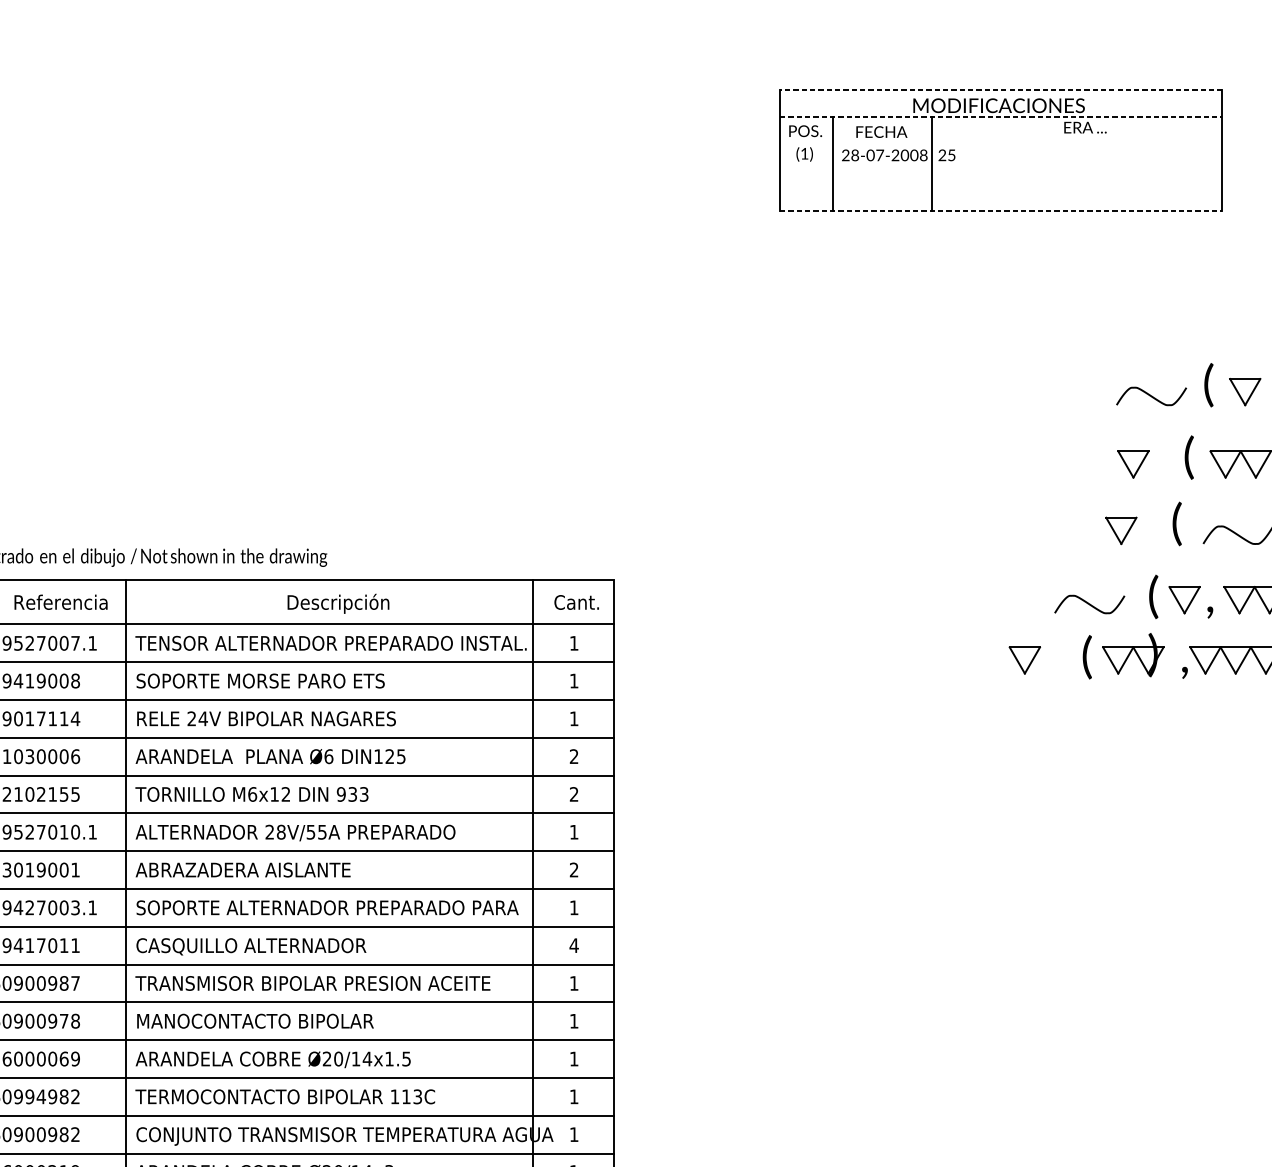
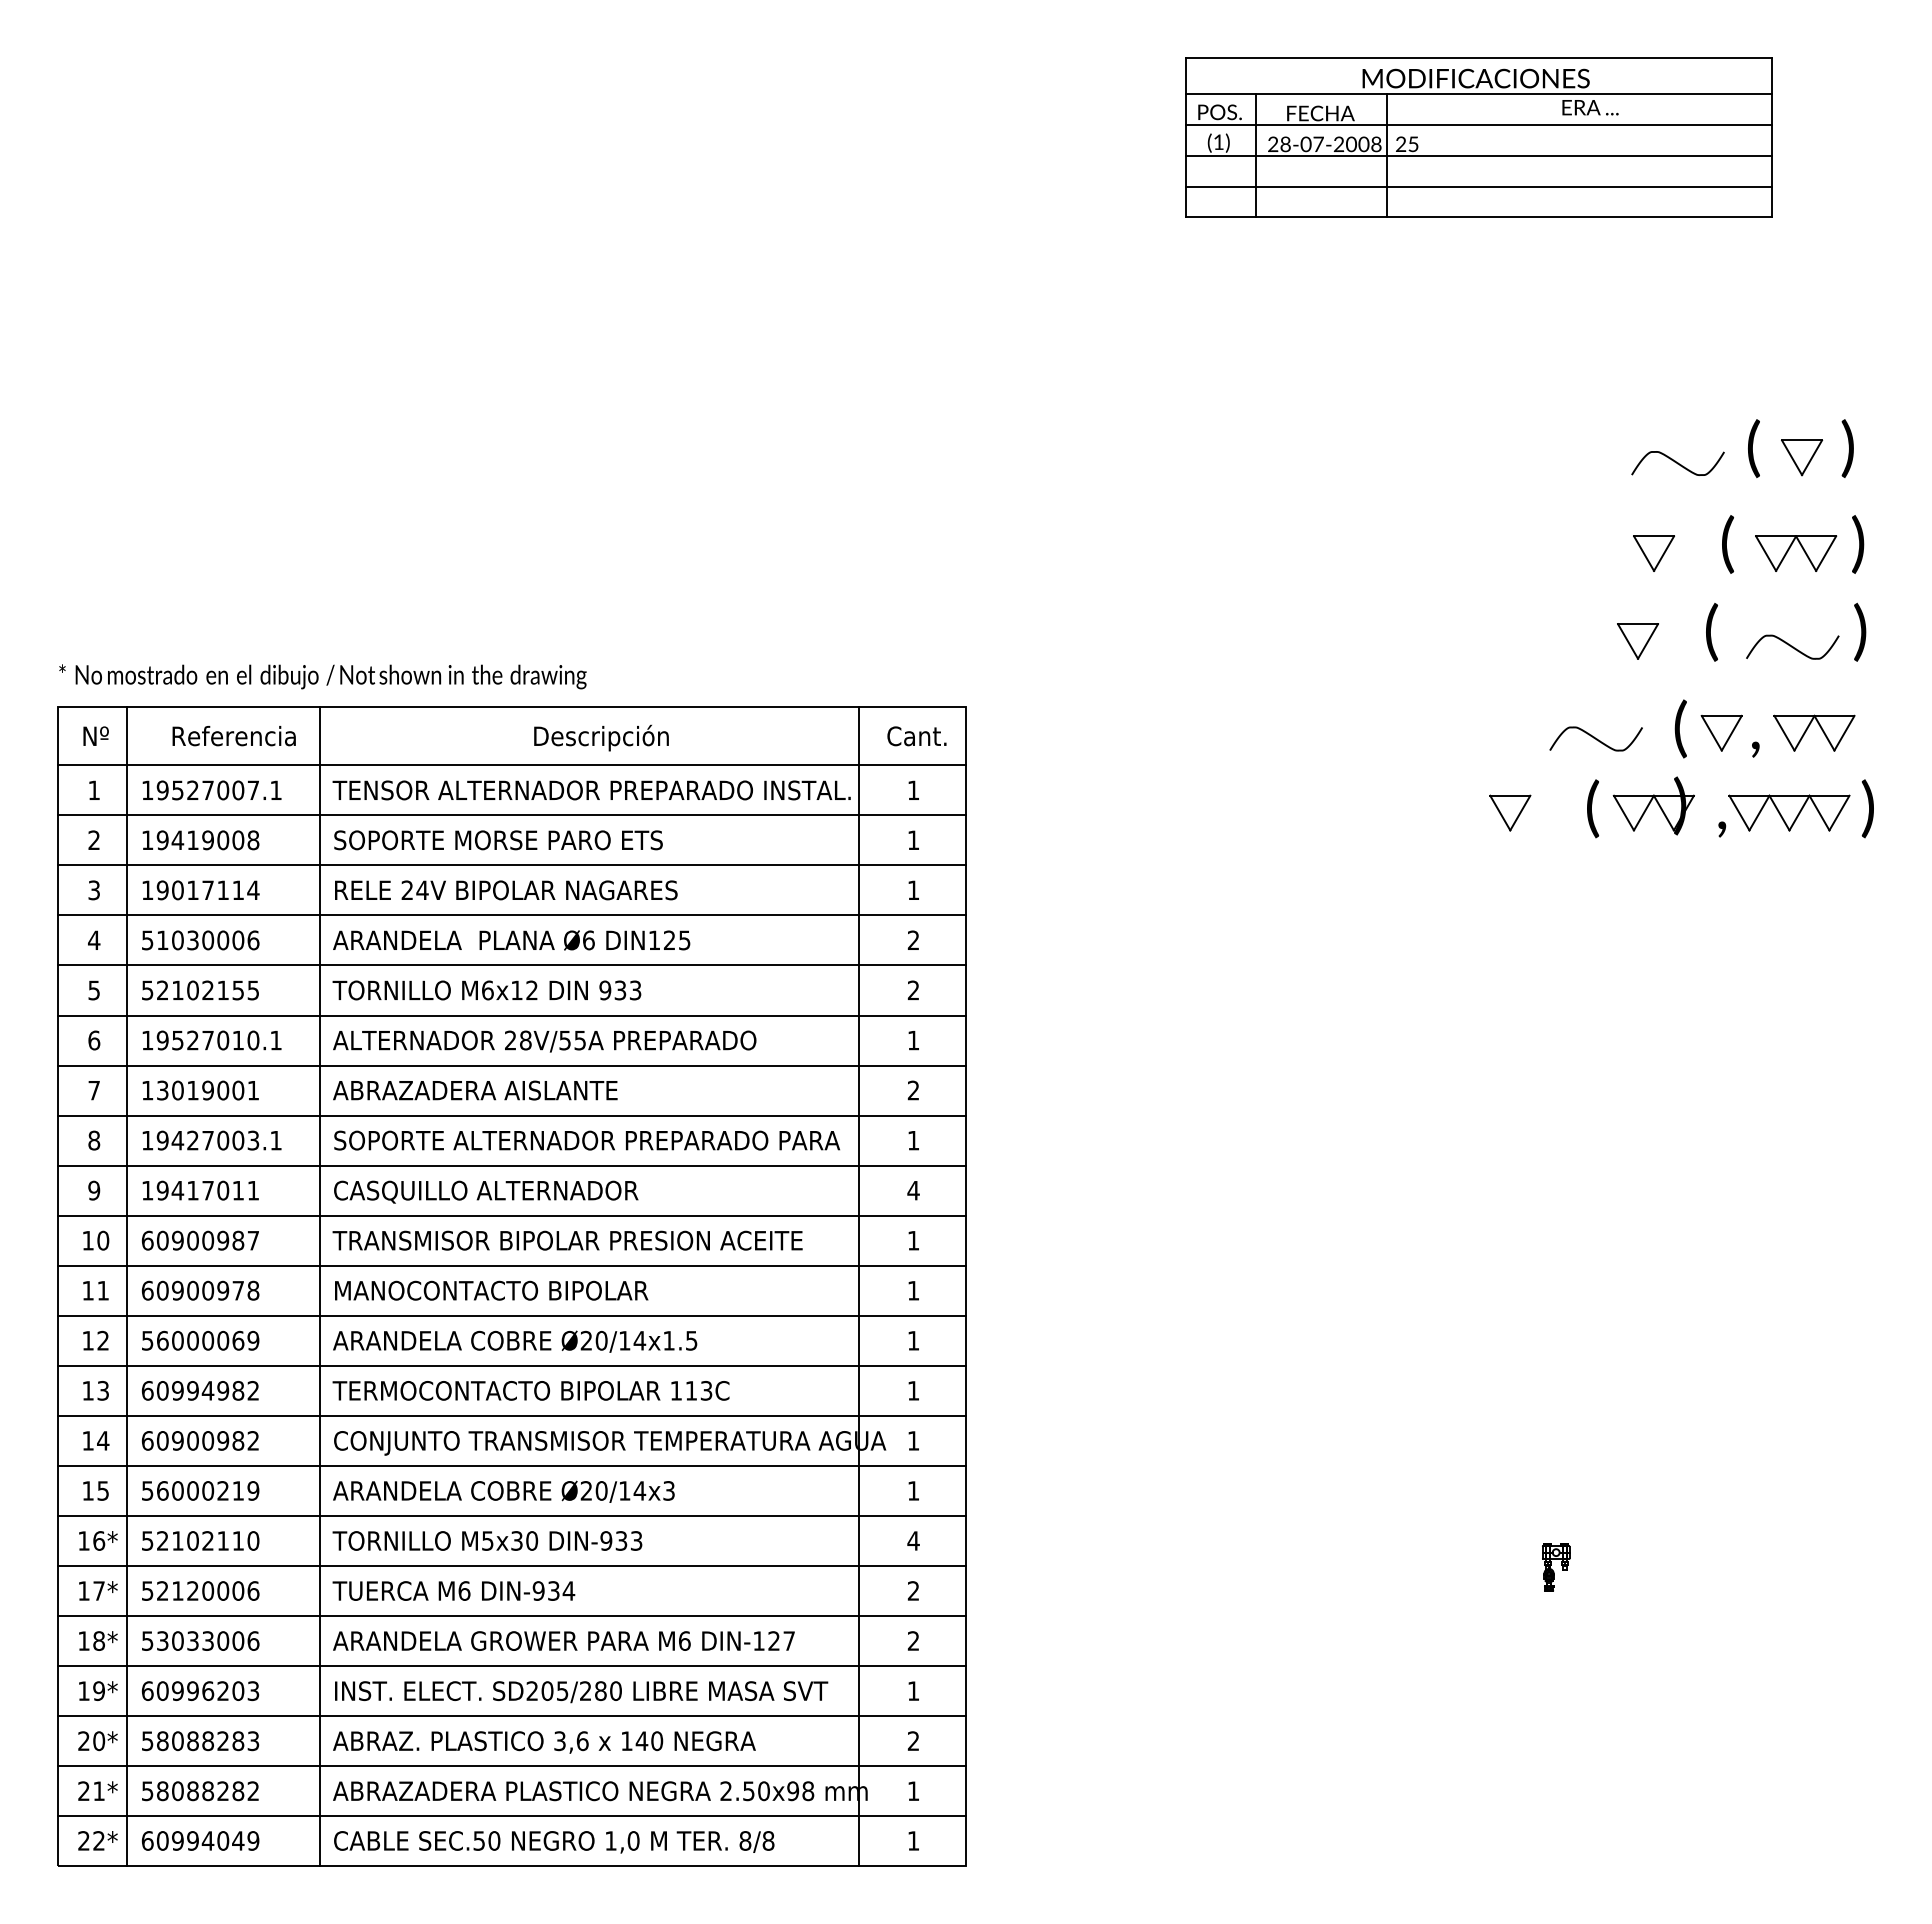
line: (1001, 89) -> (1479, 57), dashed -> solid
line: (1001, 117) -> (1479, 94), dashed -> solid
line: (1000, 140) -> (1478, 124), added
line: (1000, 163) -> (1478, 155), added
line: (1000, 187) -> (1478, 186), added
line: (1001, 210) -> (1479, 217), dashed -> solid

